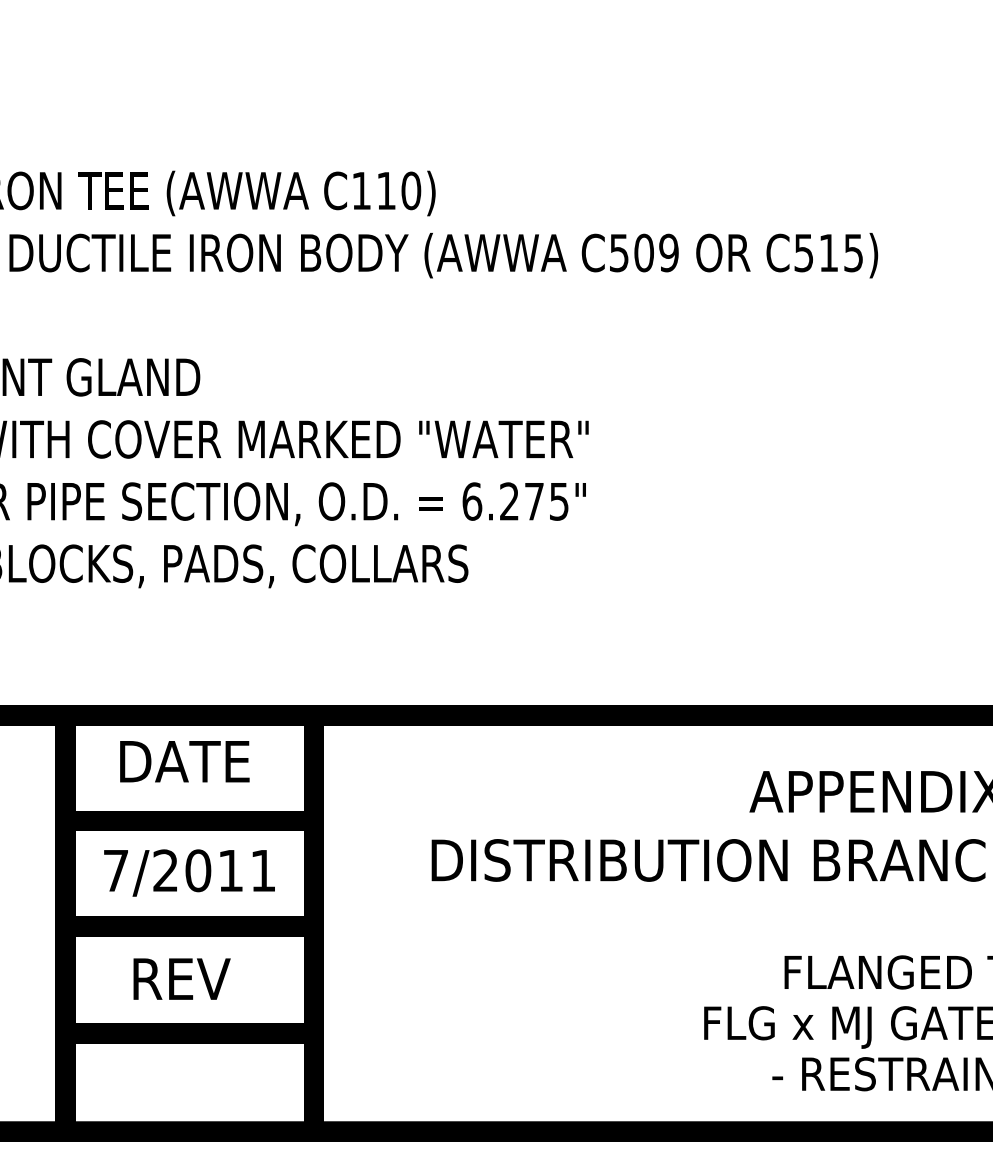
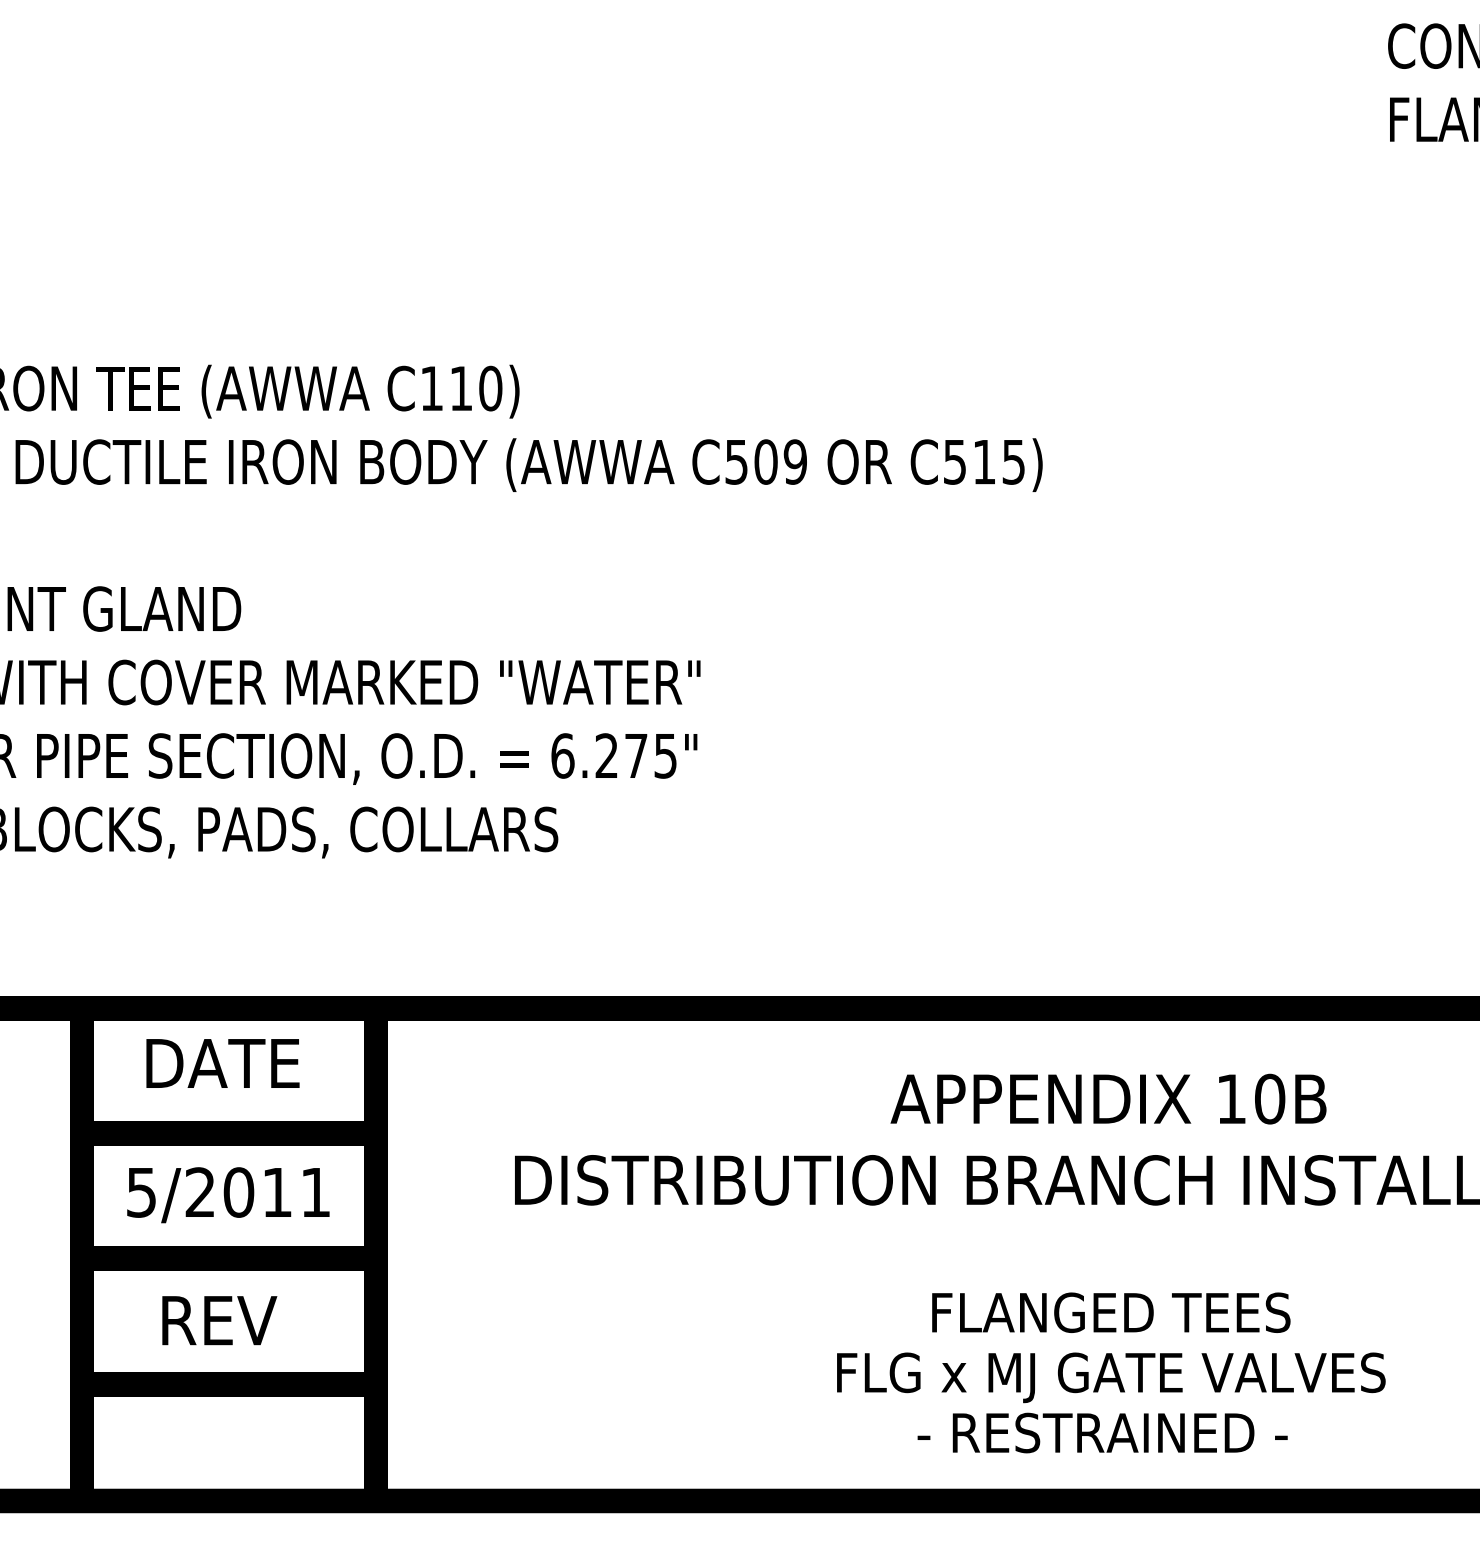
text: (115, 870) -> (141, 1192), 7/2011 -> 5/2011

